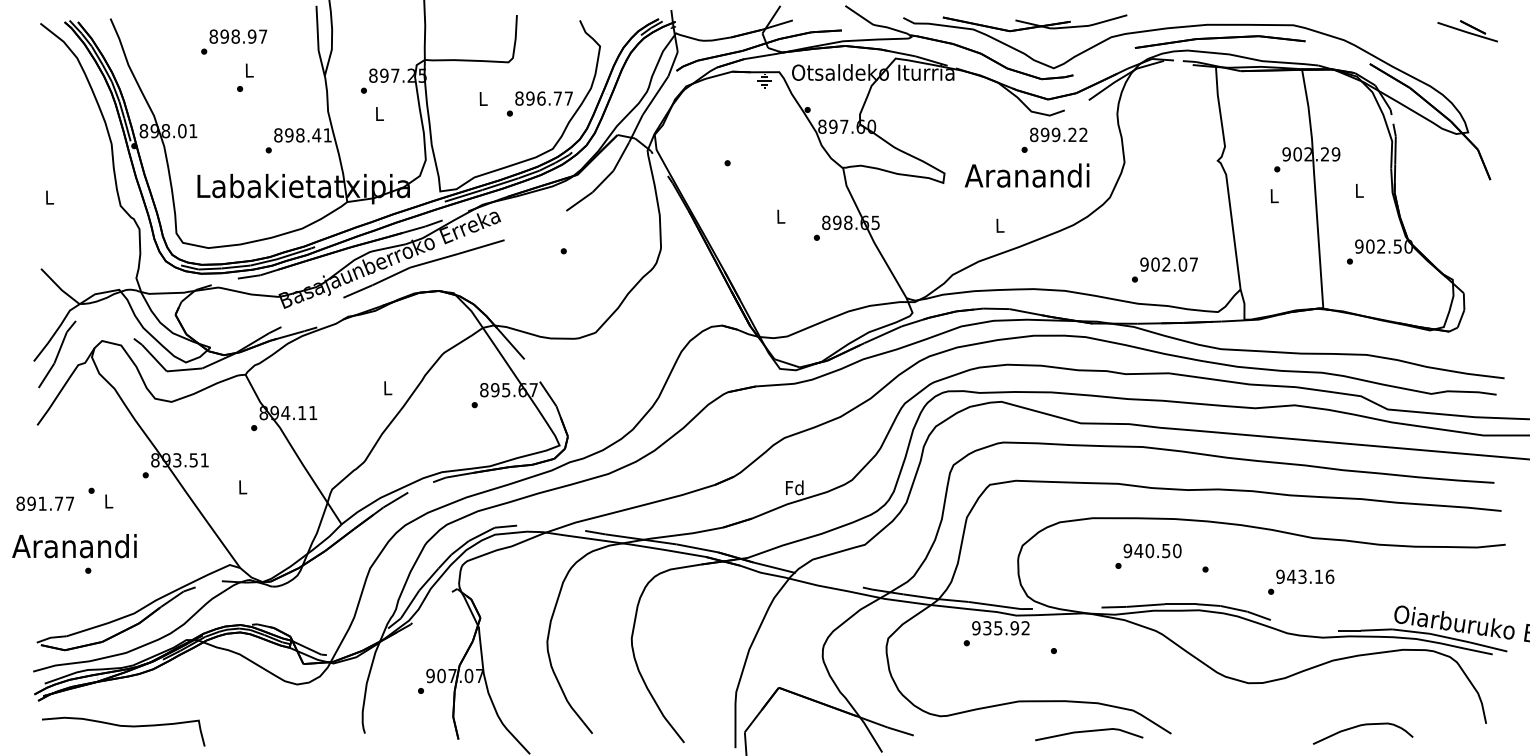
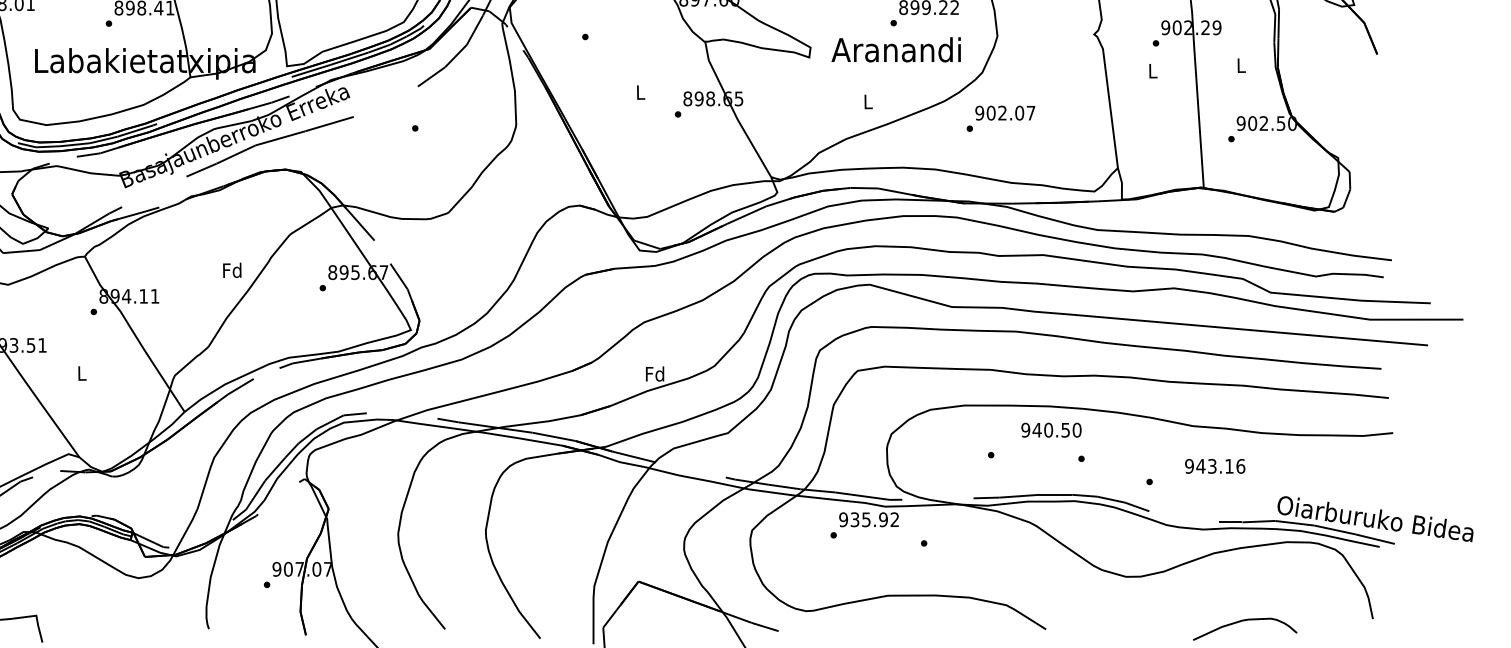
text: (1164, 269) -> (1000, 118), moved
text: (387, 387) -> (232, 269), L -> Fd
text: (1152, 550) -> (1051, 429), moved
text: (1305, 576) -> (1215, 466), moved
line: (1088, 732) -> (960, 628), removed

